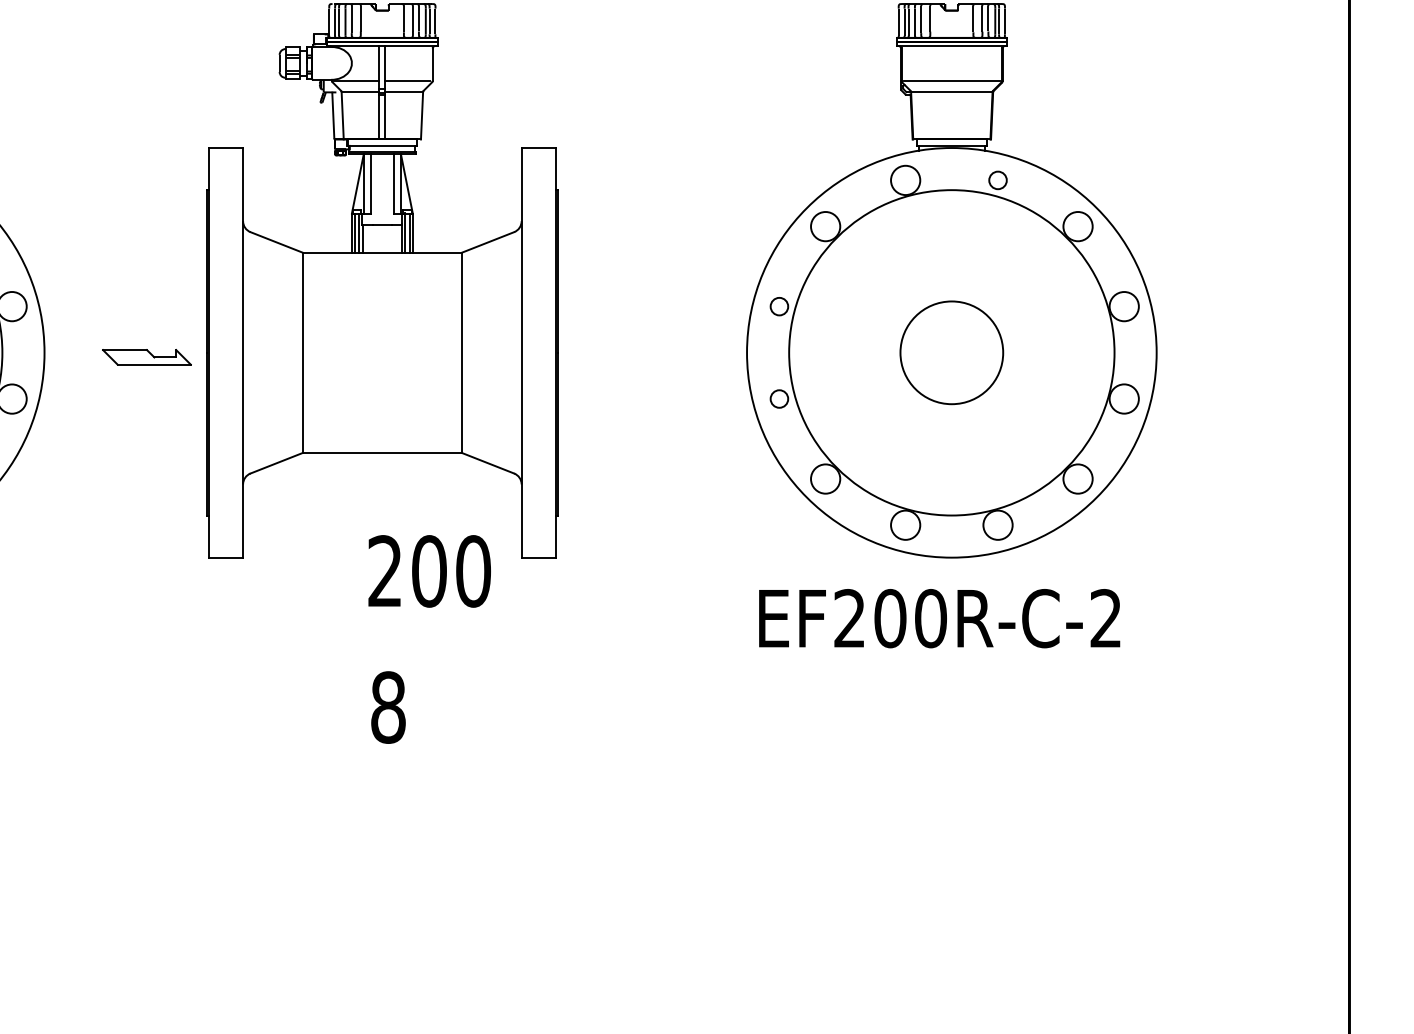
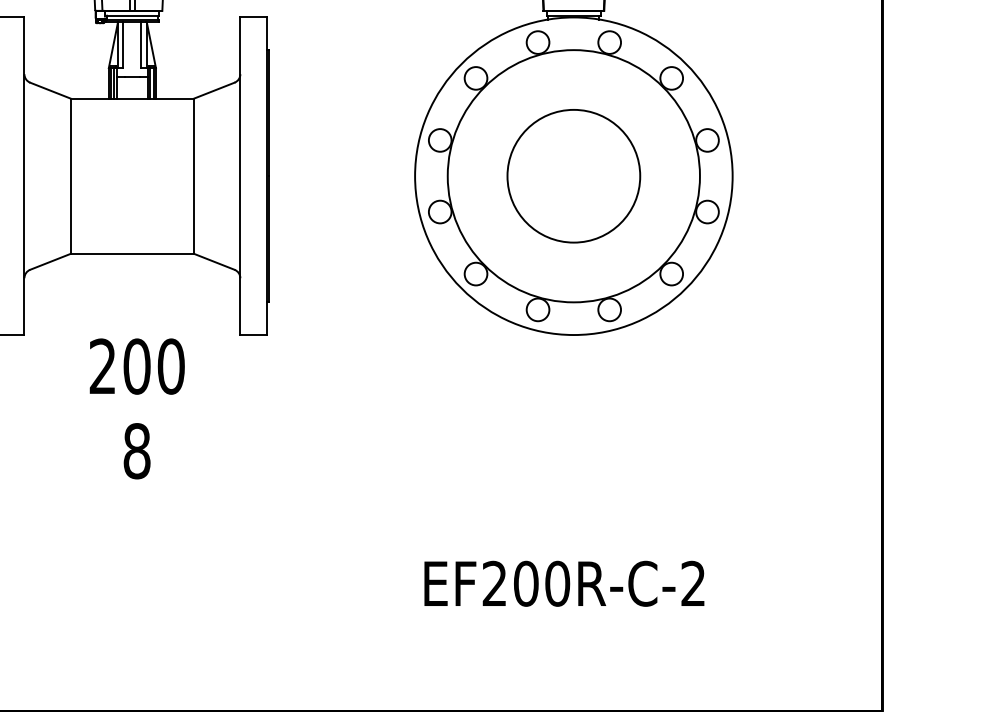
circle: (997, 180) -> (609, 42), size x1.67
circle: (779, 306) -> (440, 140), size x1.67
circle: (951, 352) -> (573, 175), size x1.67
circle: (779, 398) -> (440, 211), size x1.67
text: (429, 571) -> (137, 366), moved
text: (939, 618) -> (564, 583), moved

